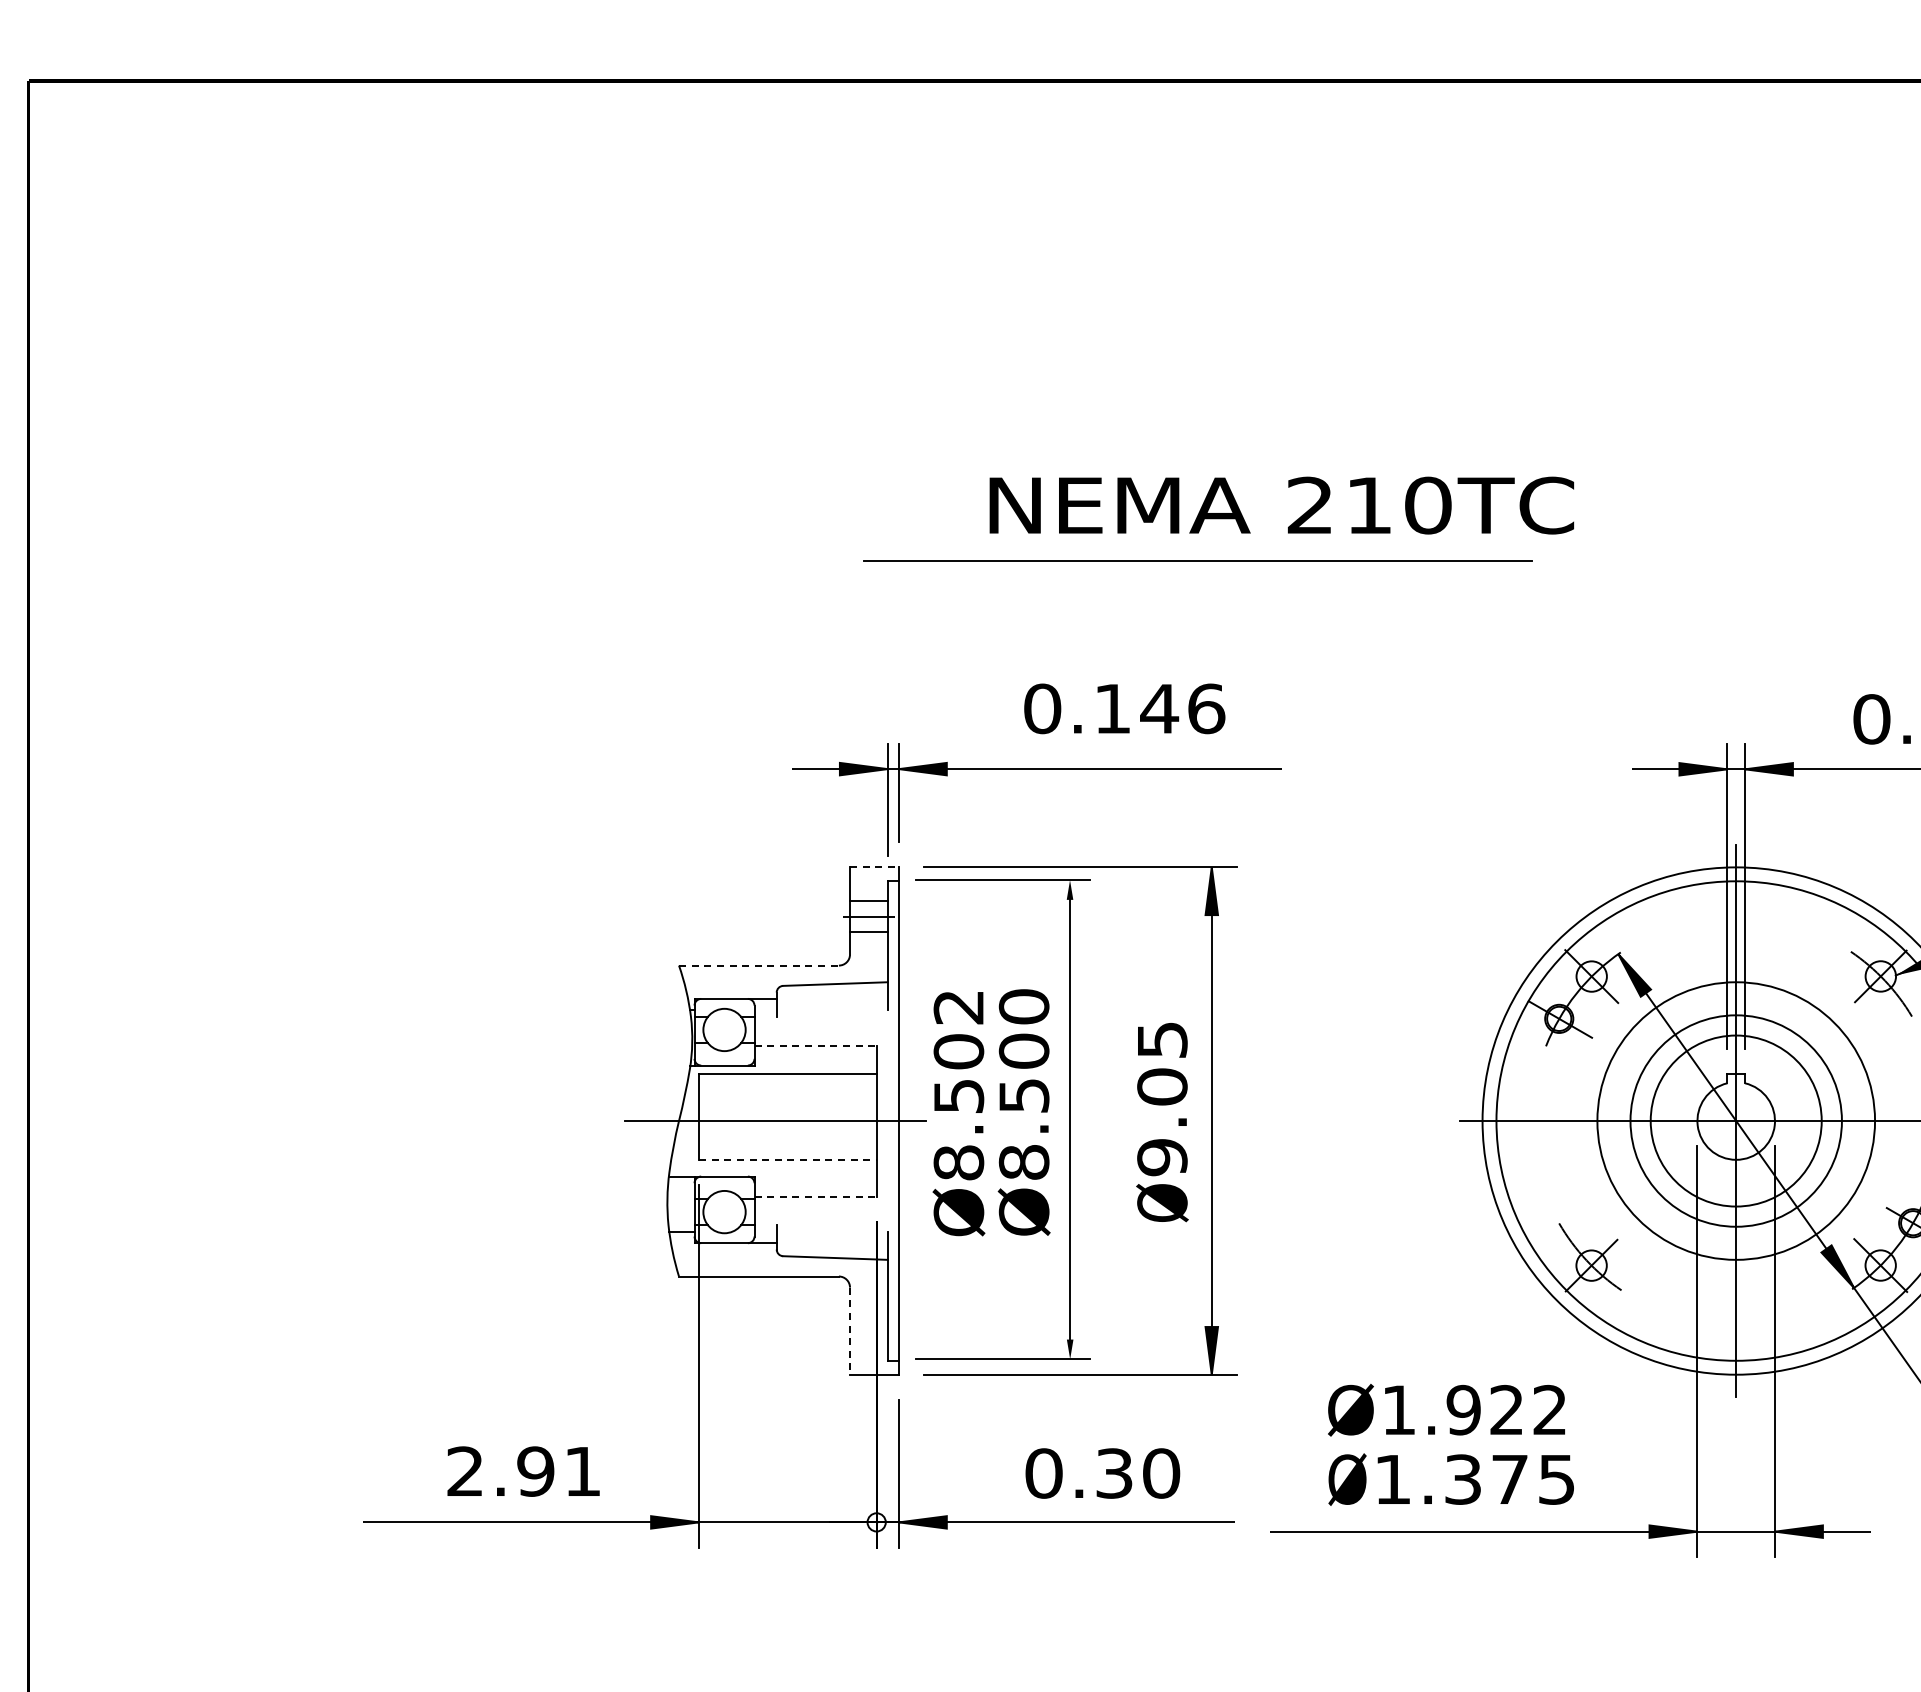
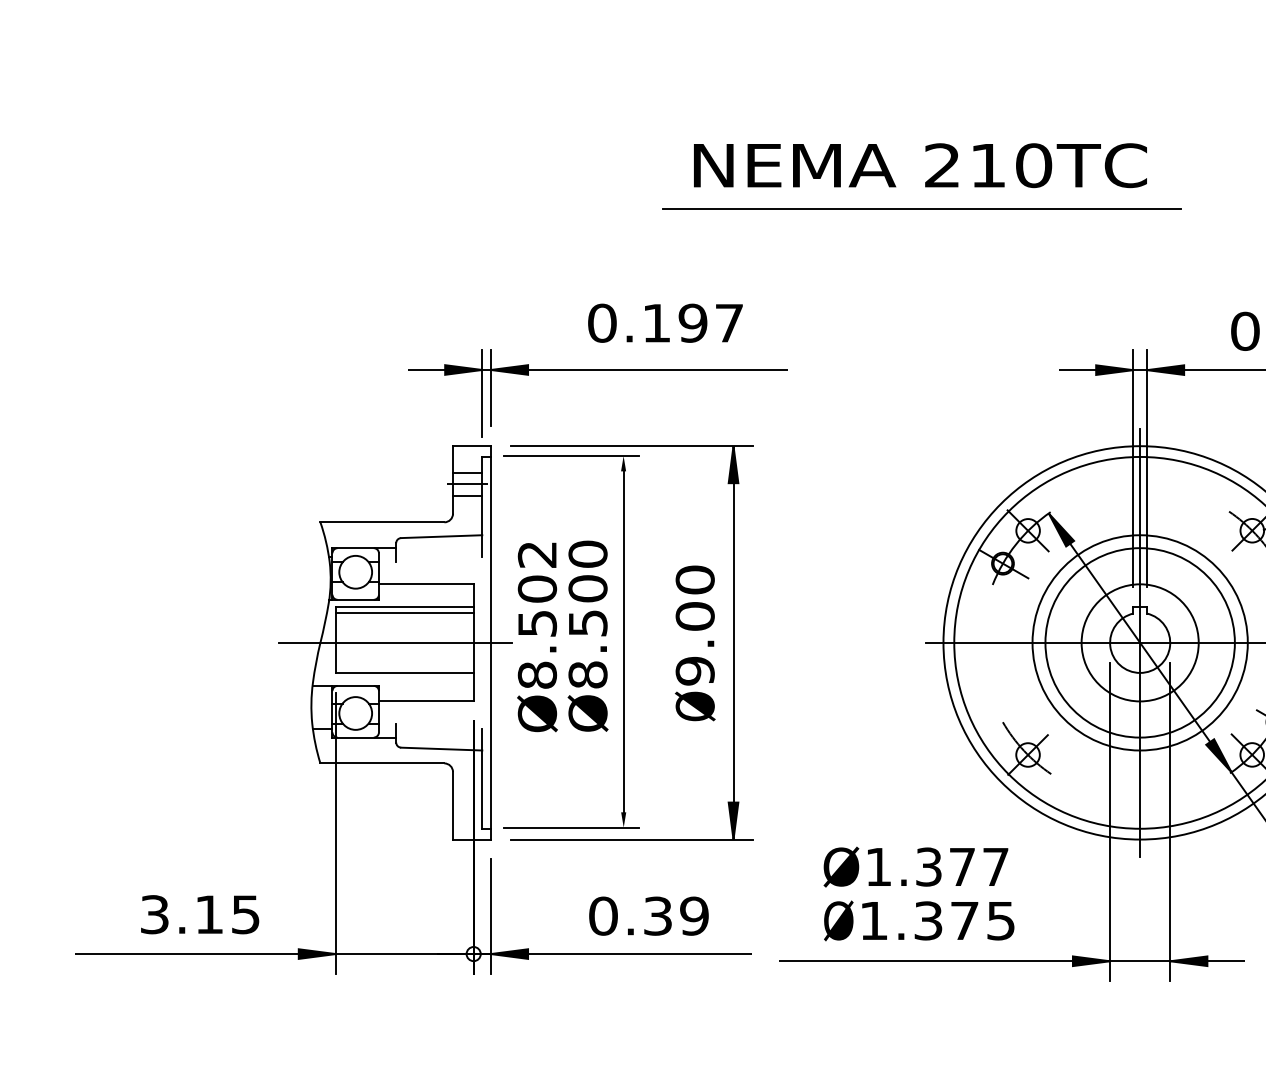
text: (1281, 505) -> (920, 165), moved
line: (1197, 560) -> (921, 208), moved
text: (1182, 708) -> (710, 322), 0.146 -> 0.197
line: (874, 867) -> (471, 446), dashed -> solid
line: (758, 965) -> (382, 522), dashed -> solid
text: (1162, 1039) -> (695, 579), 9.05 -> 9.00
line: (816, 1045) -> (427, 584), dashed -> solid
line: (787, 1082) -> (404, 612), added
circle: (1735, 1120) -> (1139, 642), size x0.71
circle: (1736, 1120) -> (1140, 642), size x1.43
line: (787, 1159) -> (404, 672), dashed -> solid
line: (816, 1196) -> (427, 701), dashed -> solid
line: (850, 1331) -> (453, 806), dashed -> solid
text: (1506, 1409) -> (962, 866), Ø1.922 -> Ø1.377
text: (523, 1471) -> (199, 914), 2.91 -> 3.15
text: (1161, 1473) -> (694, 916), 0.30 -> 0.39

